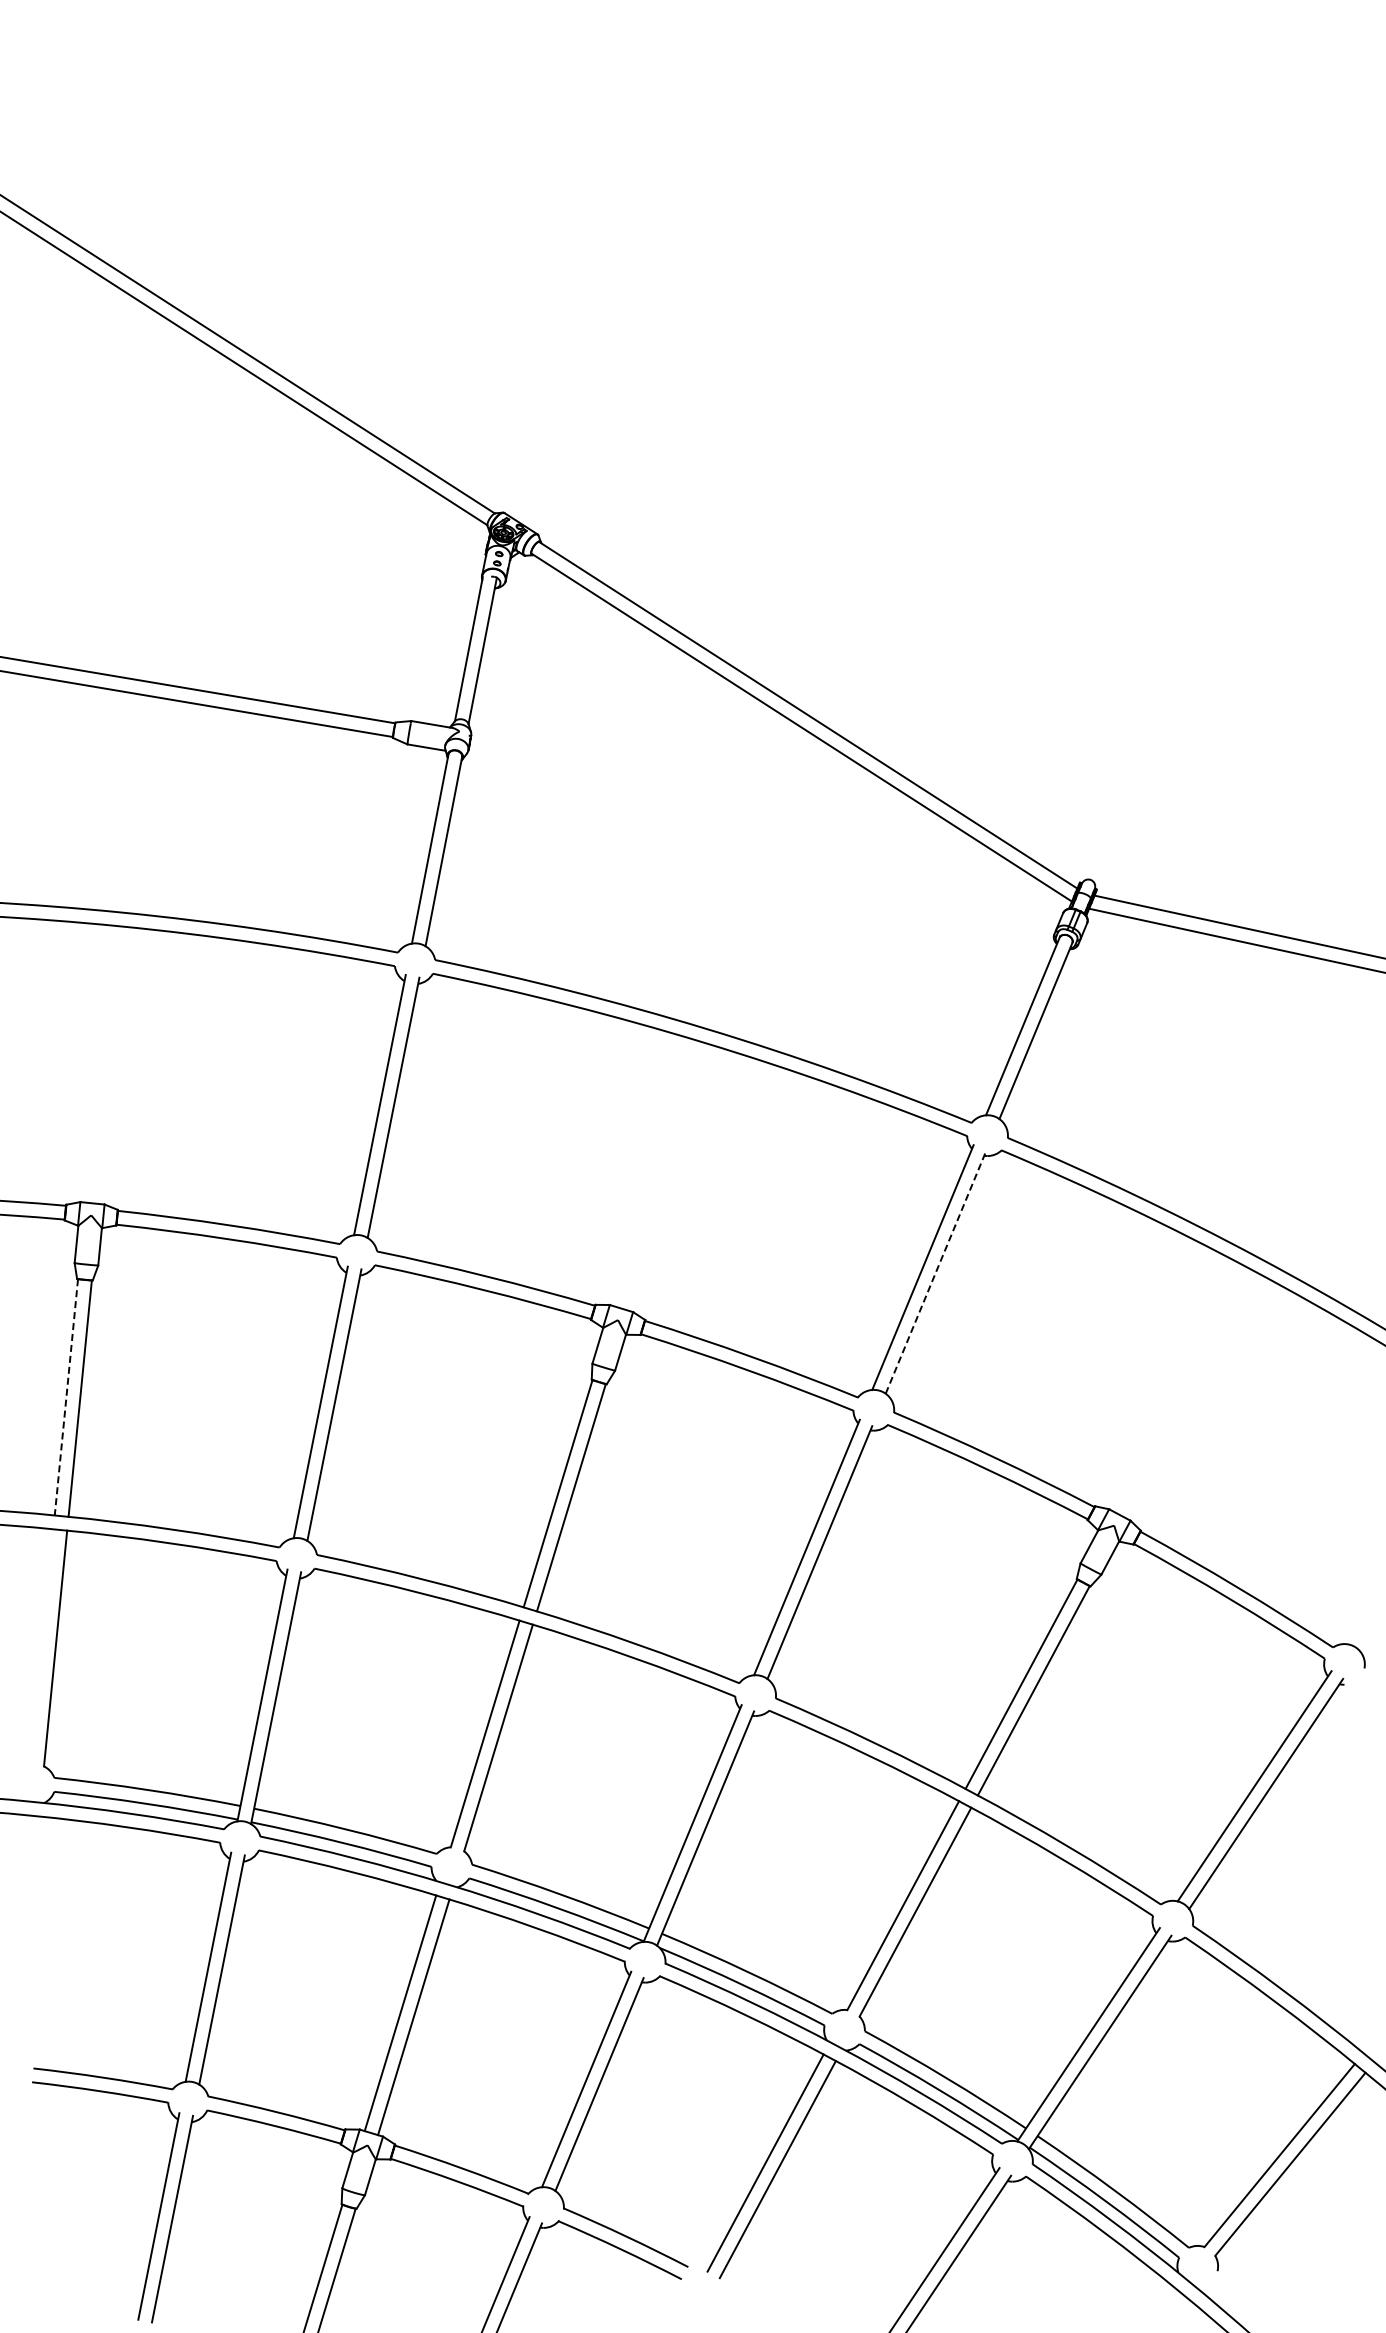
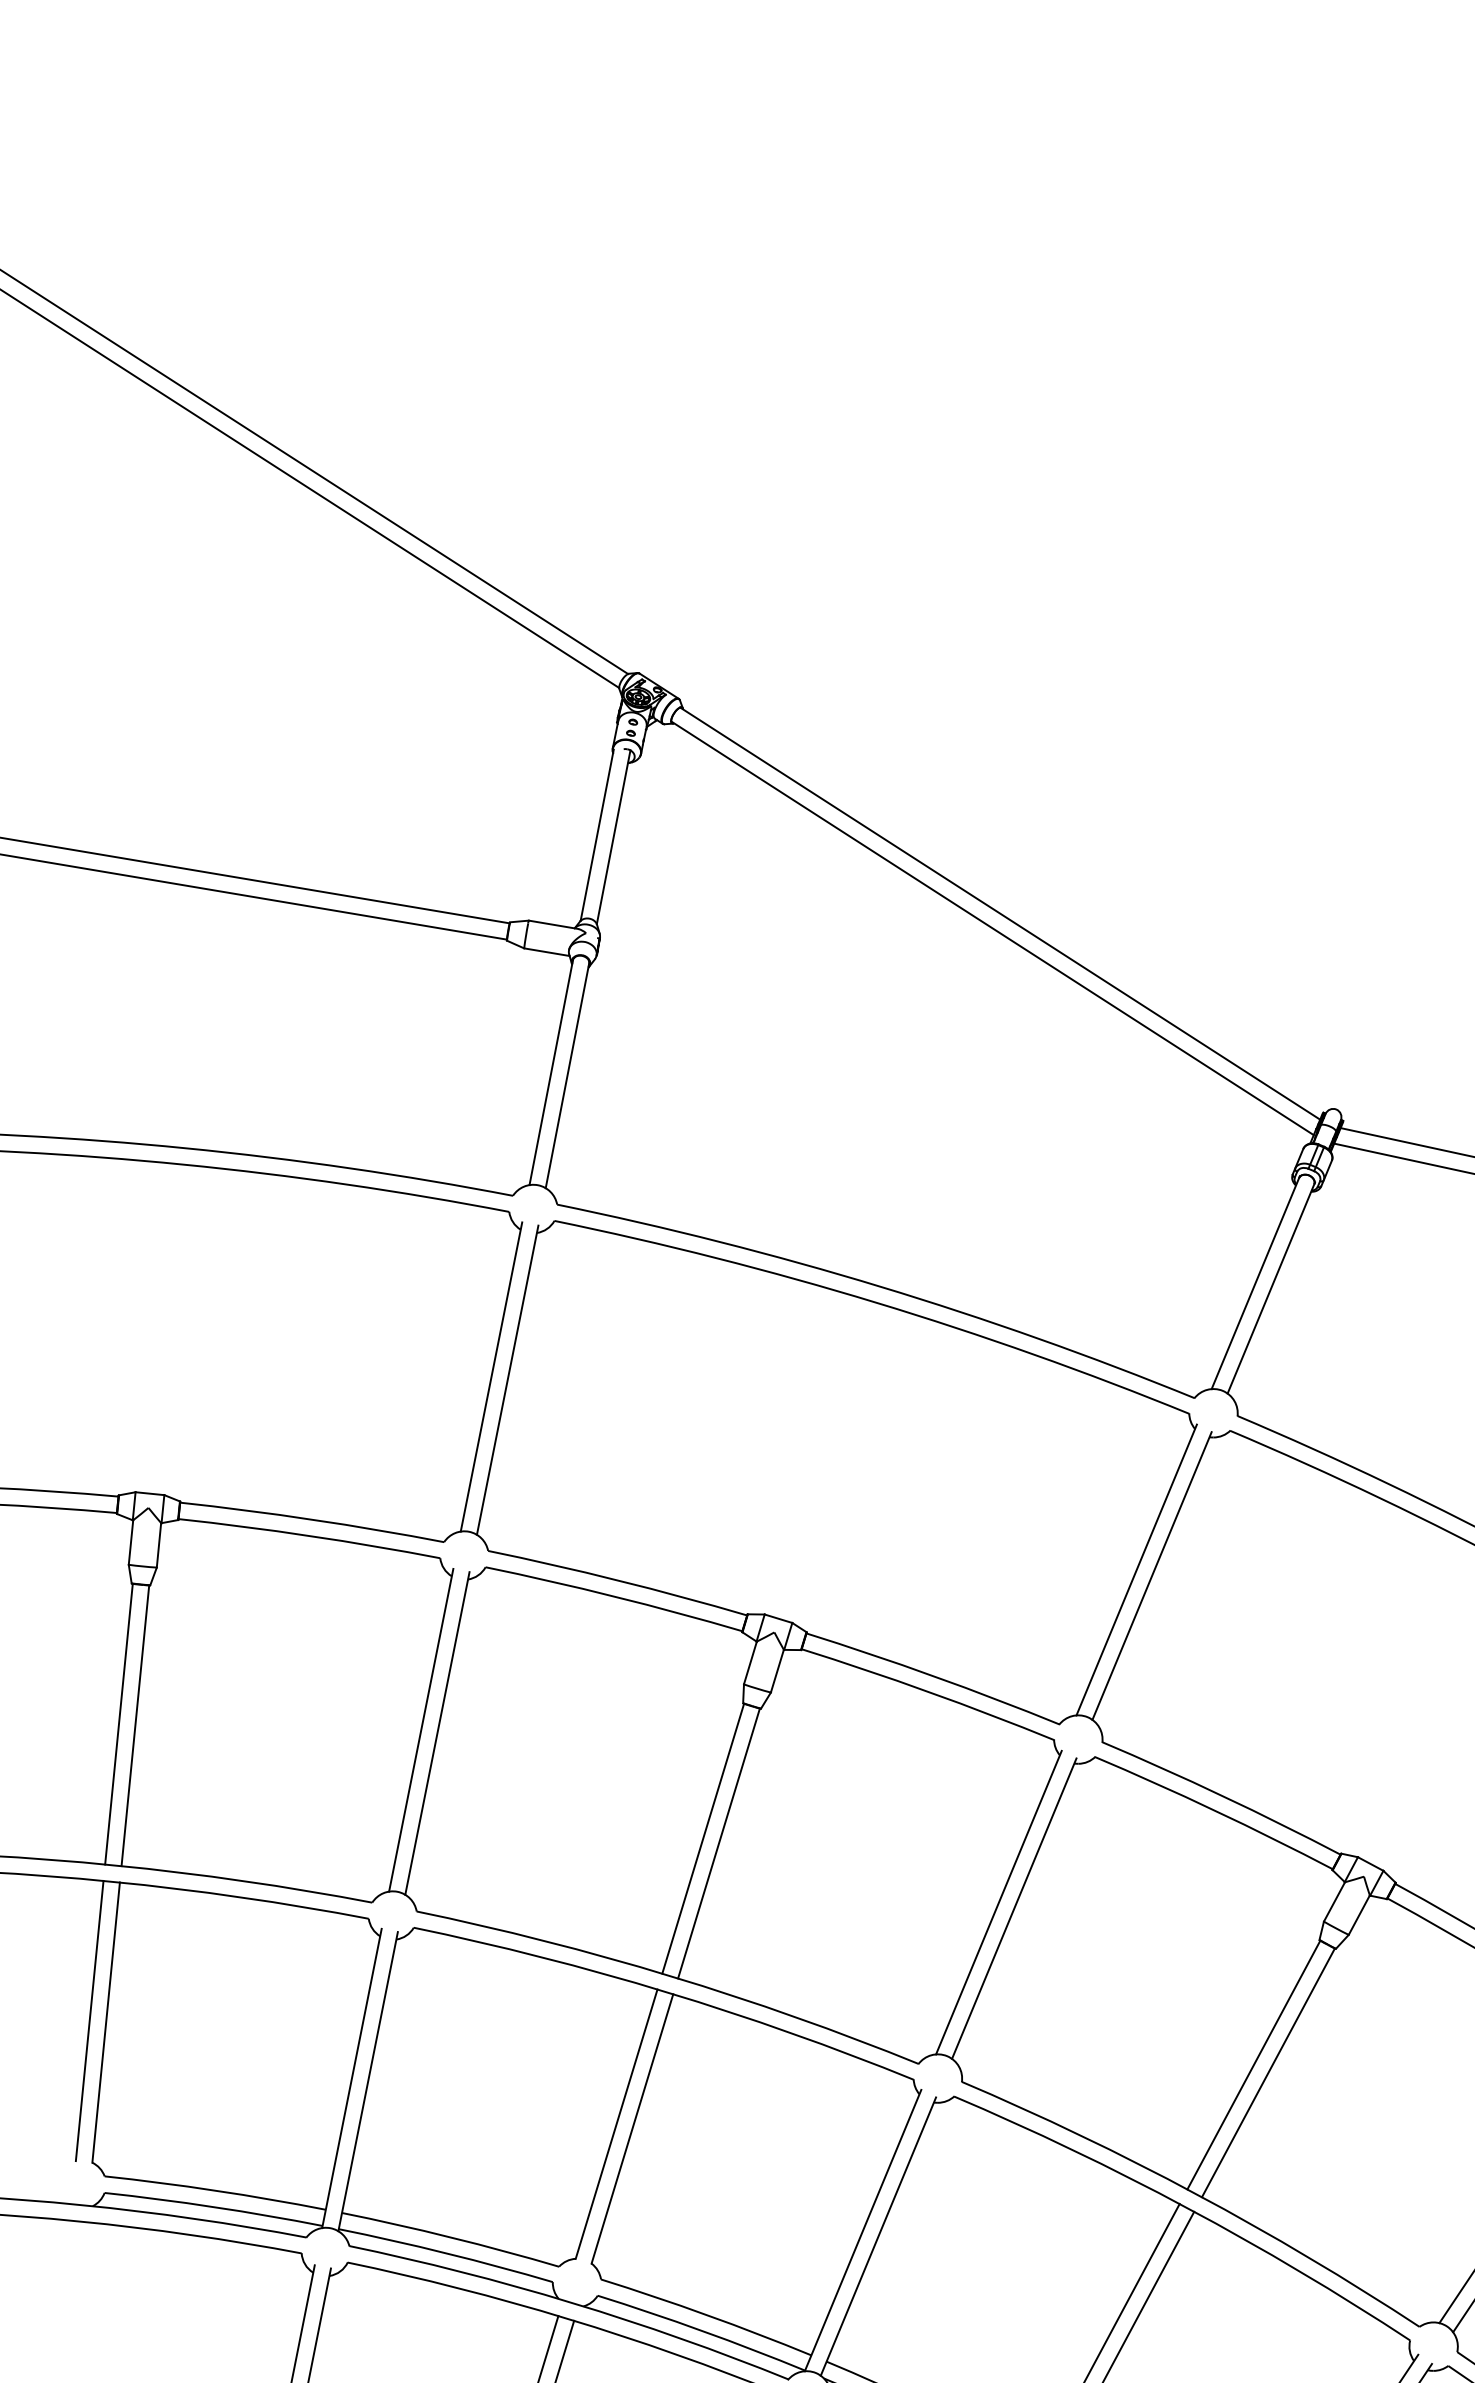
line: (936, 1272) -> (1152, 1575), dashed -> solid
line: (66, 1397) -> (119, 1724), dashed -> solid
line: (41, 1647) -> (89, 2021), added

